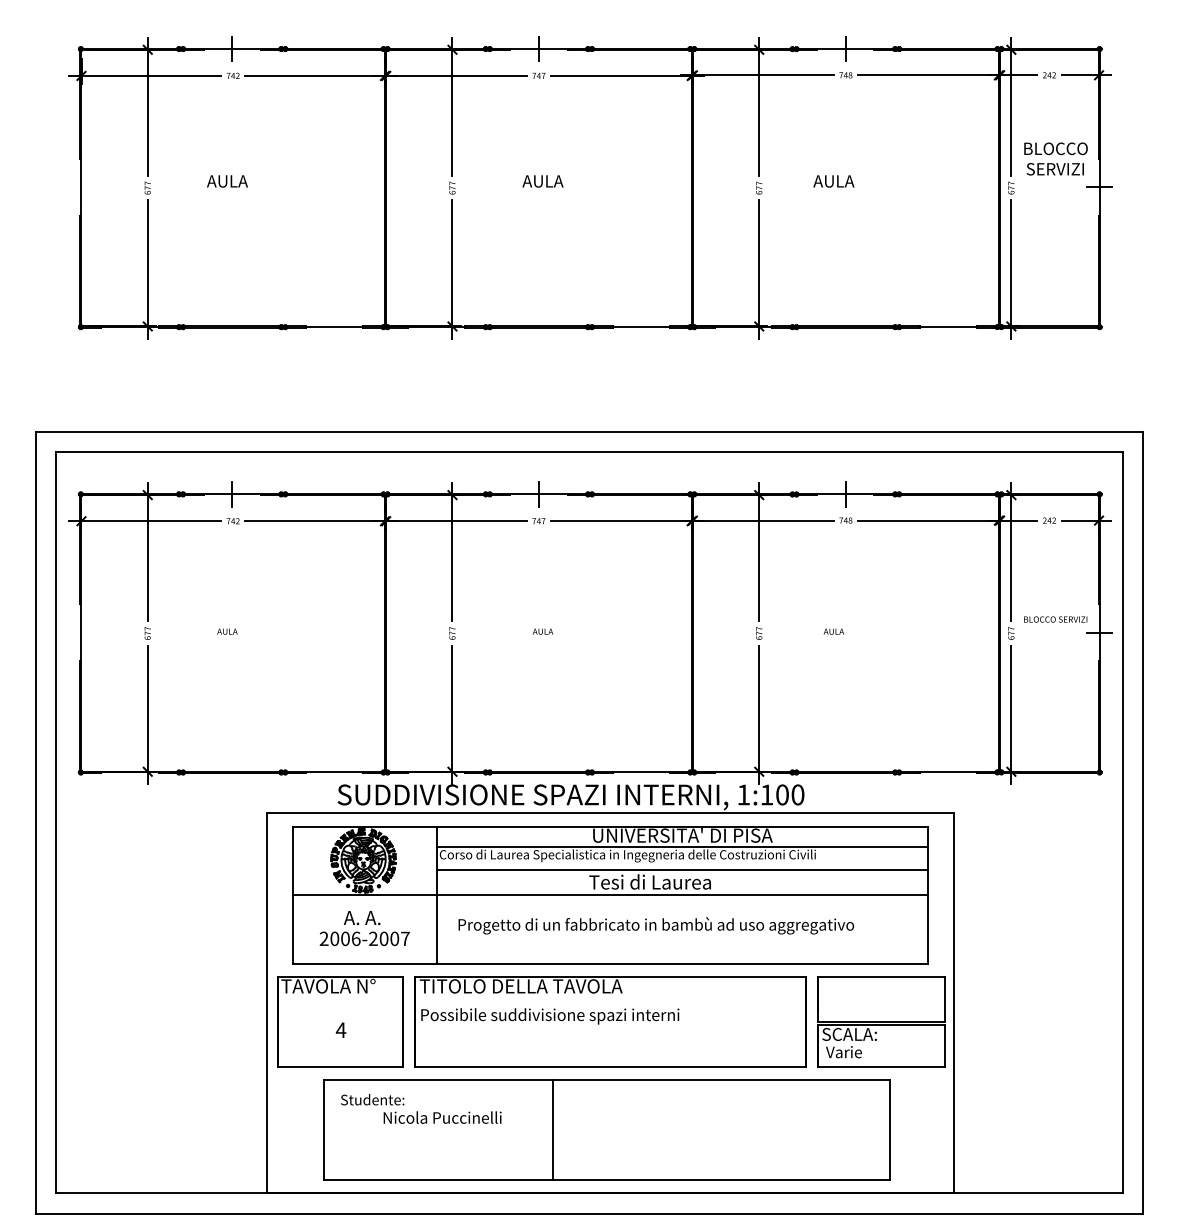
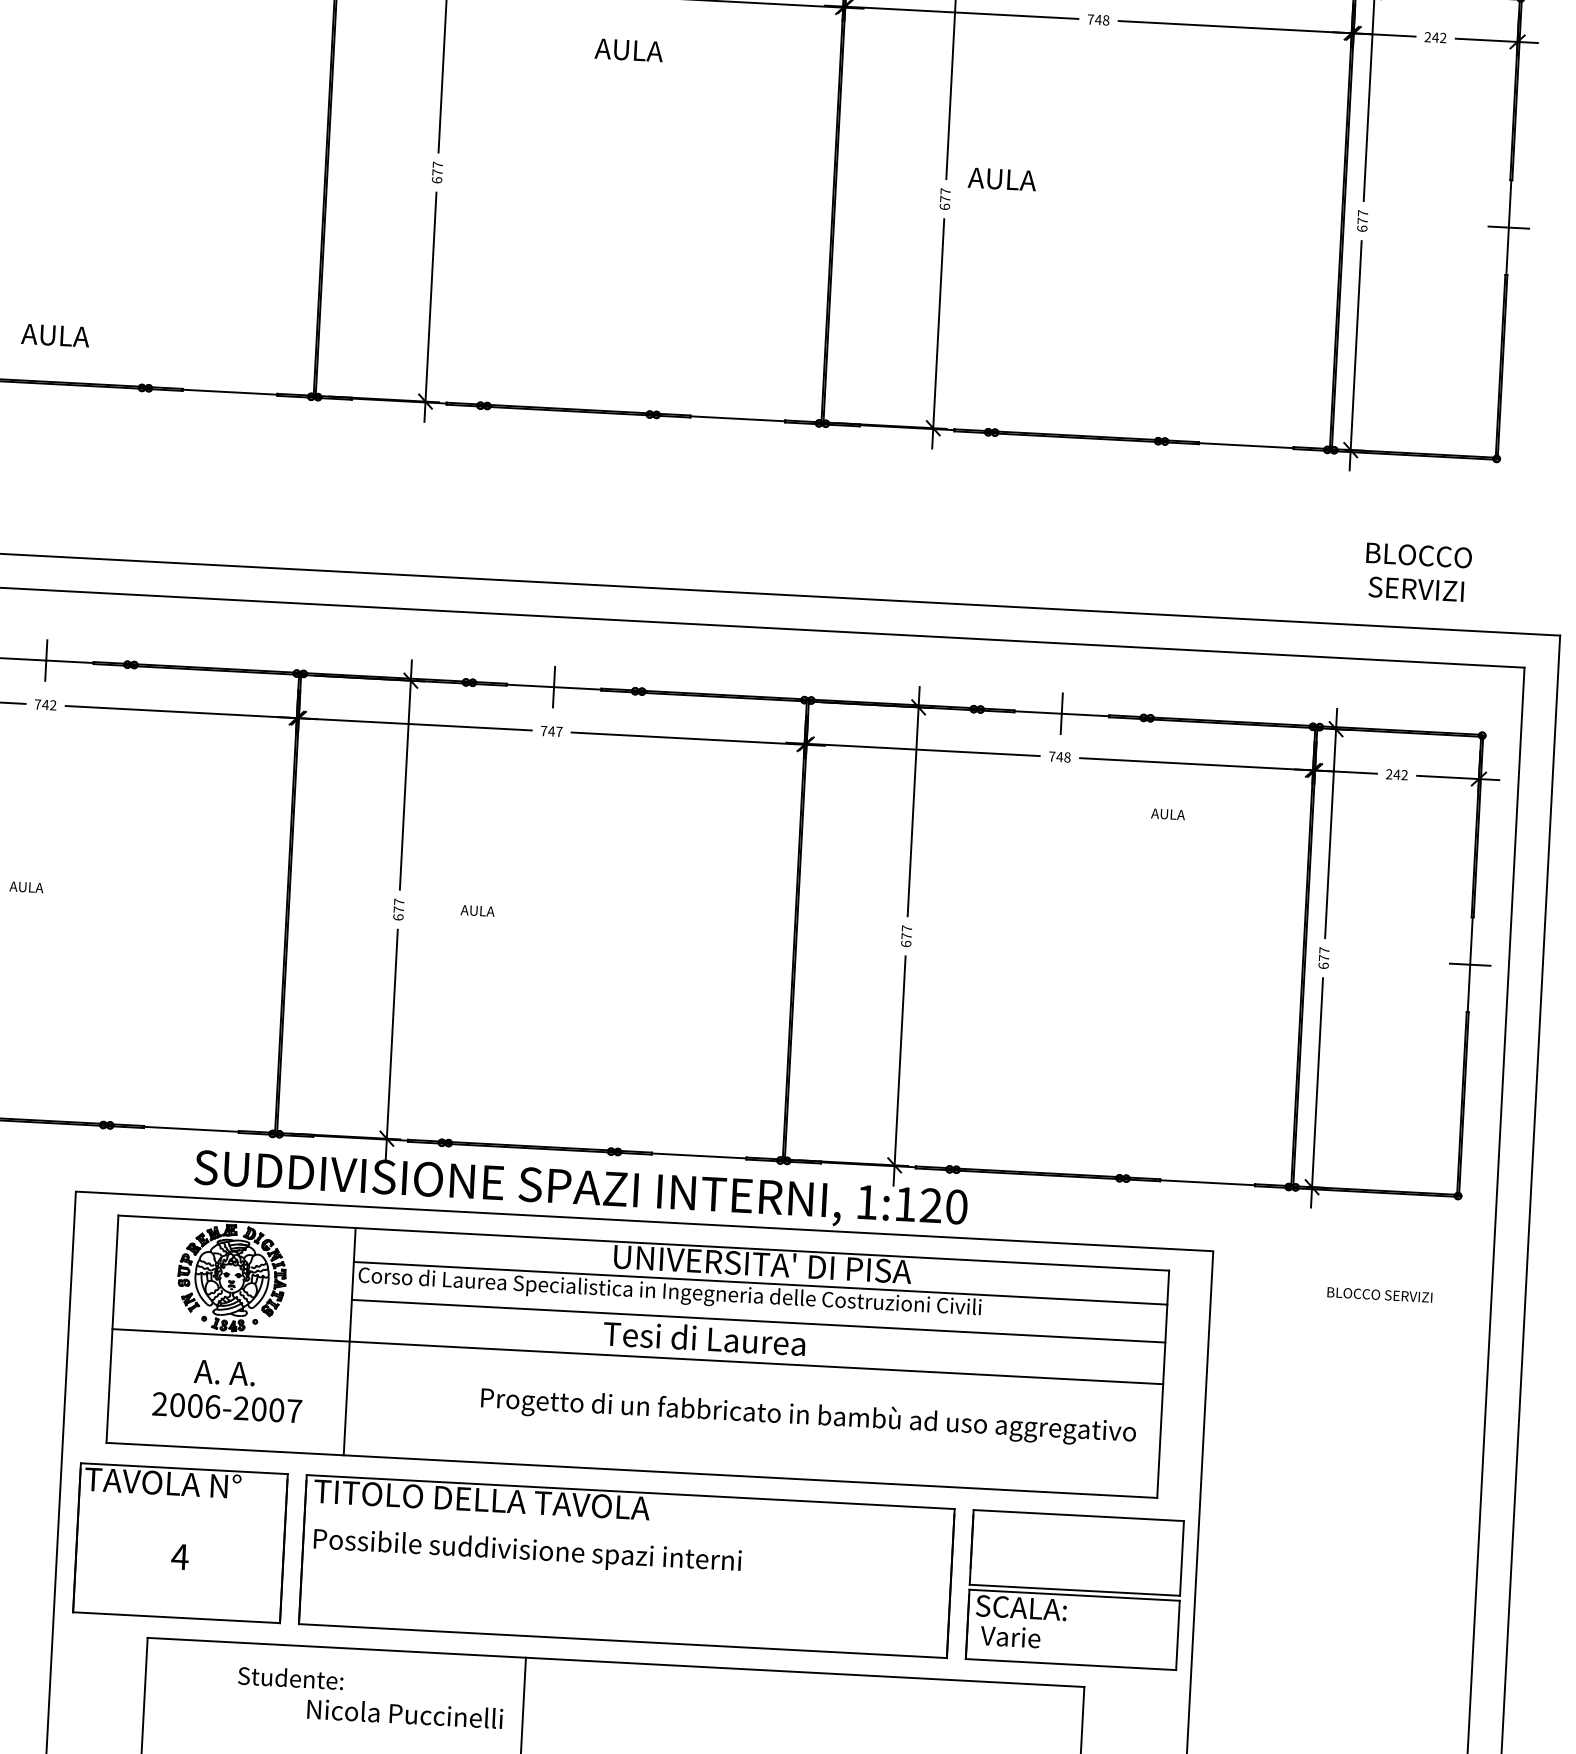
text: (1055, 158) -> (1417, 571), moved
text: (227, 181) -> (55, 335), moved
text: (542, 181) -> (628, 50), moved
text: (833, 181) -> (1001, 179), moved
text: (1055, 619) -> (1379, 1294), moved
text: (542, 631) -> (476, 910), moved
text: (833, 631) -> (1167, 813), moved
text: (782, 794) -> (931, 1204), 1:100 -> 1:120
text: (656, 925) -> (808, 1415), moved
text: (421, 1108) -> (370, 1696), moved

